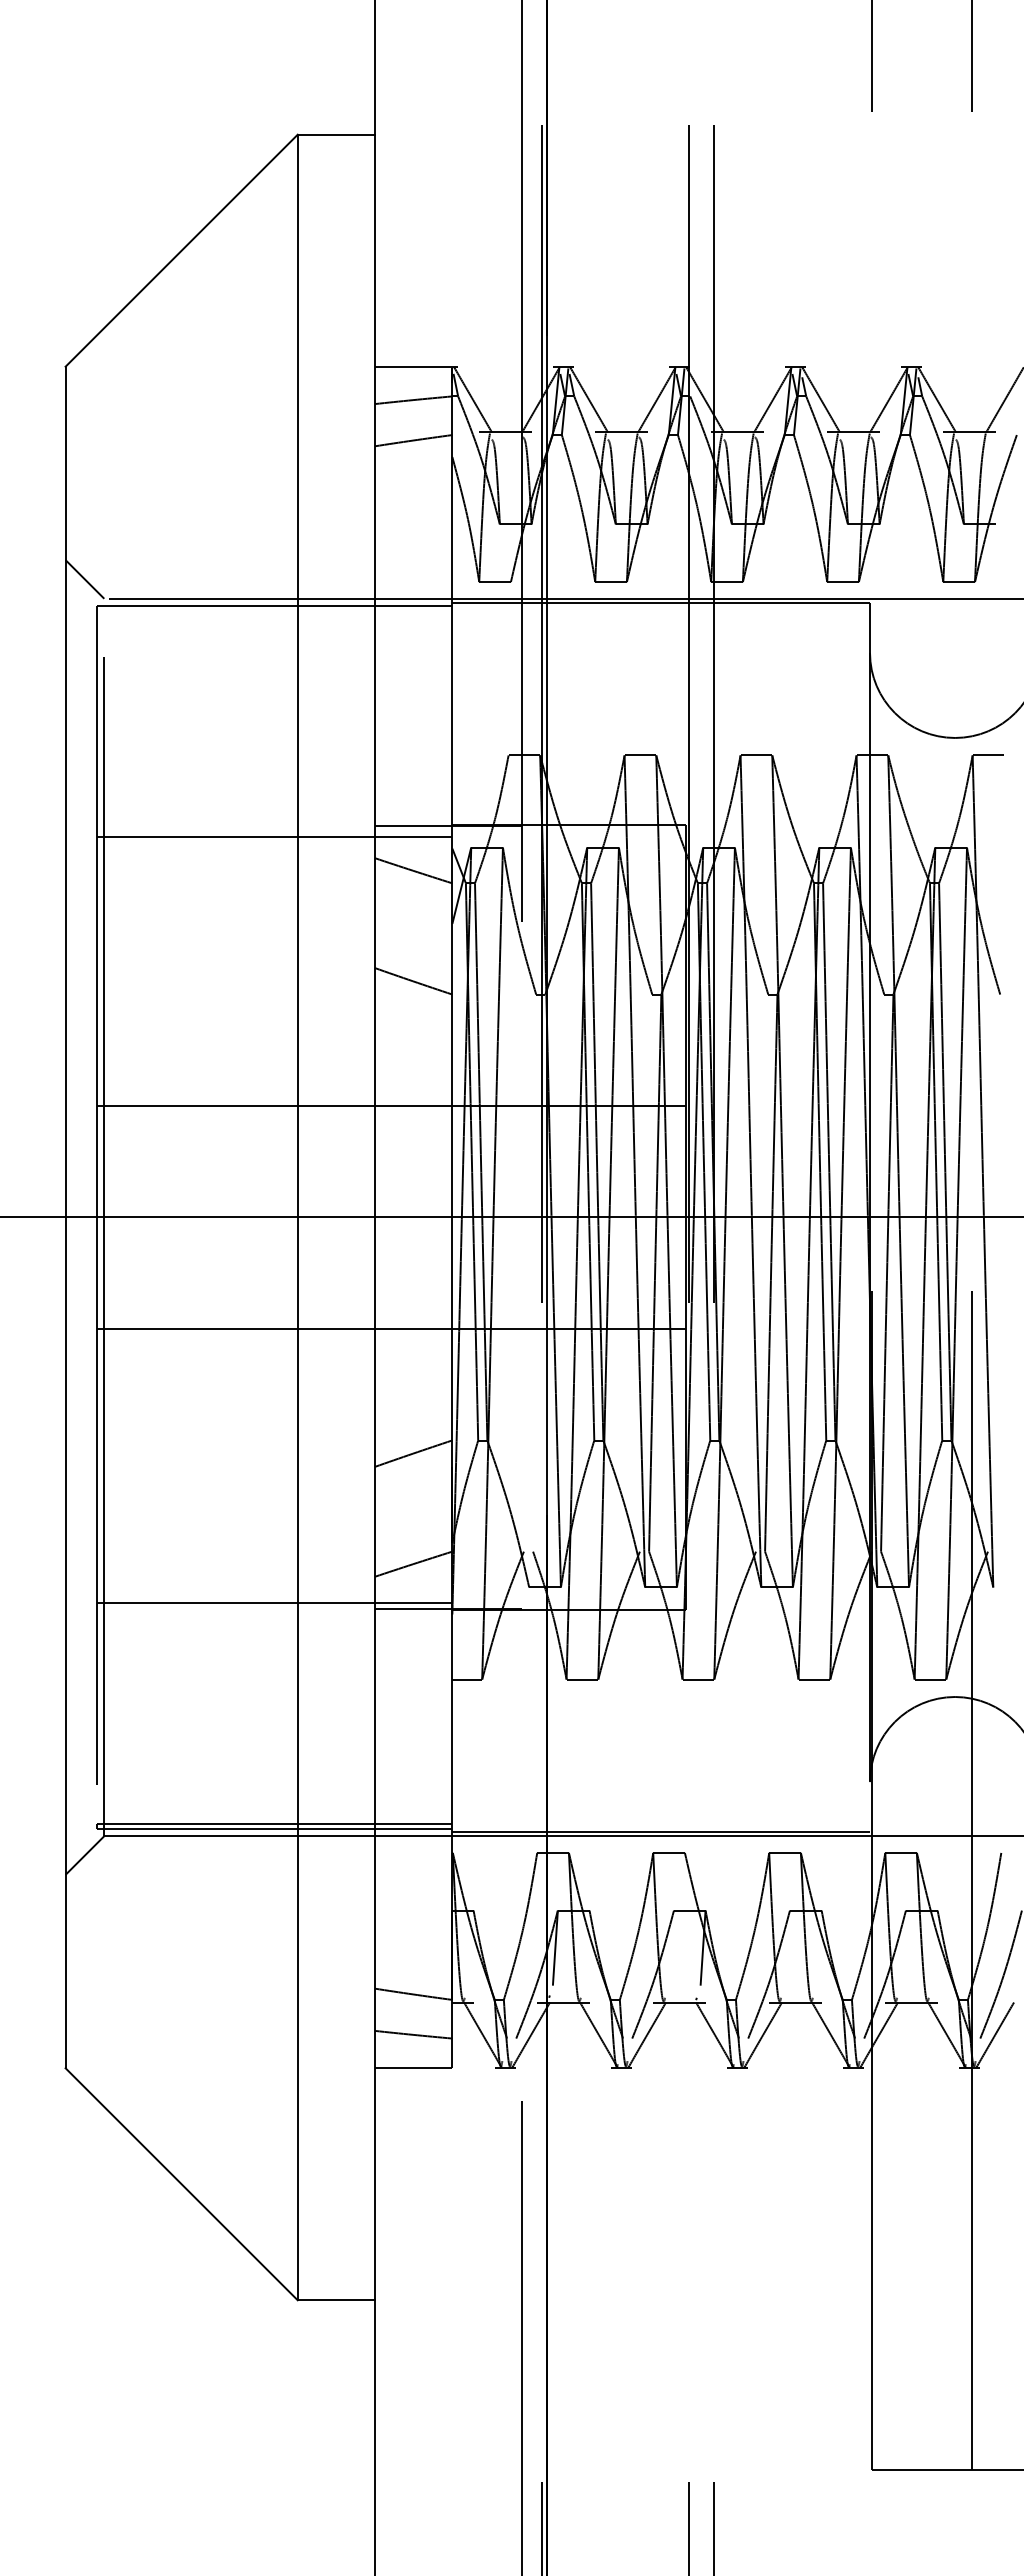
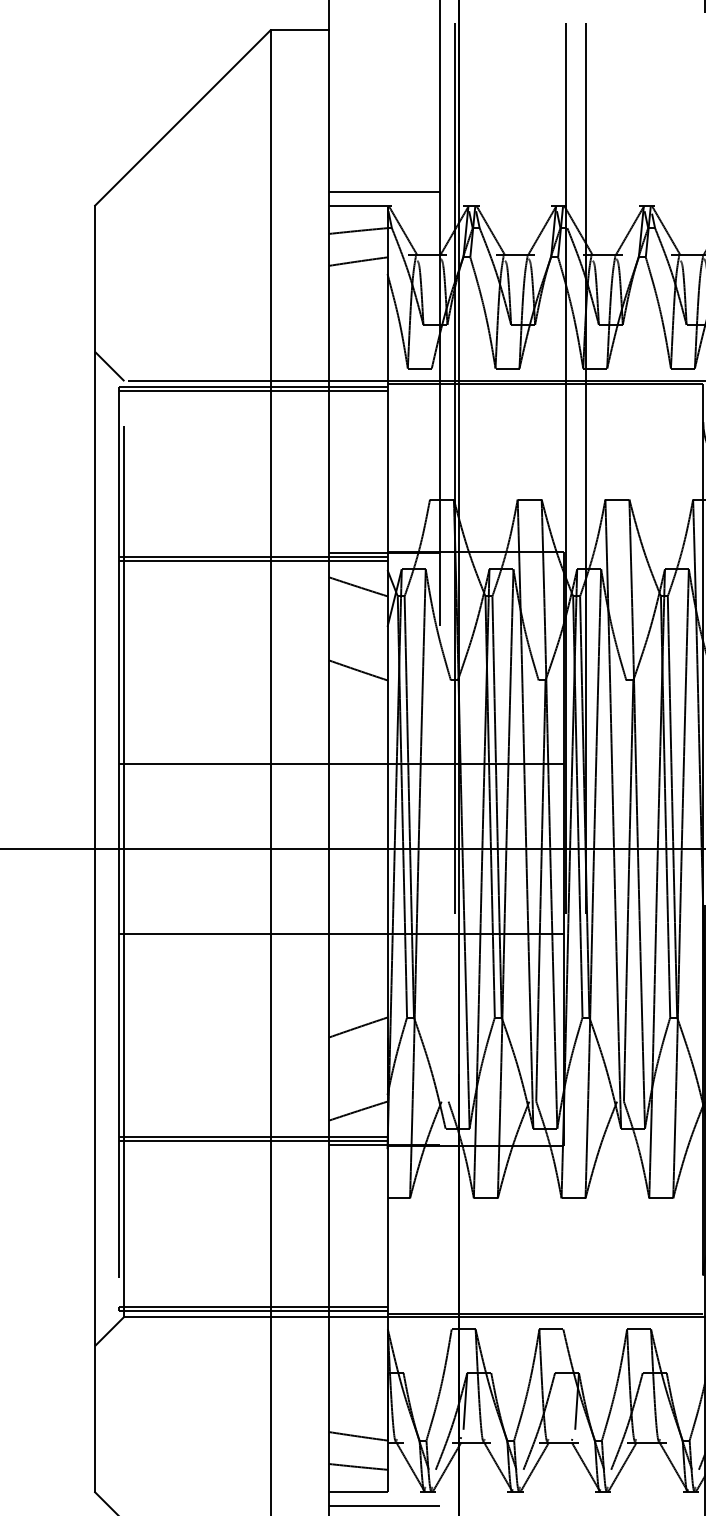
line: (448, 348) -> (384, 191), added
line: (274, 611) -> (253, 390), added
line: (274, 831) -> (253, 557), added
line: (274, 1598) -> (253, 1137), added
line: (448, 2086) -> (384, 1506), added

